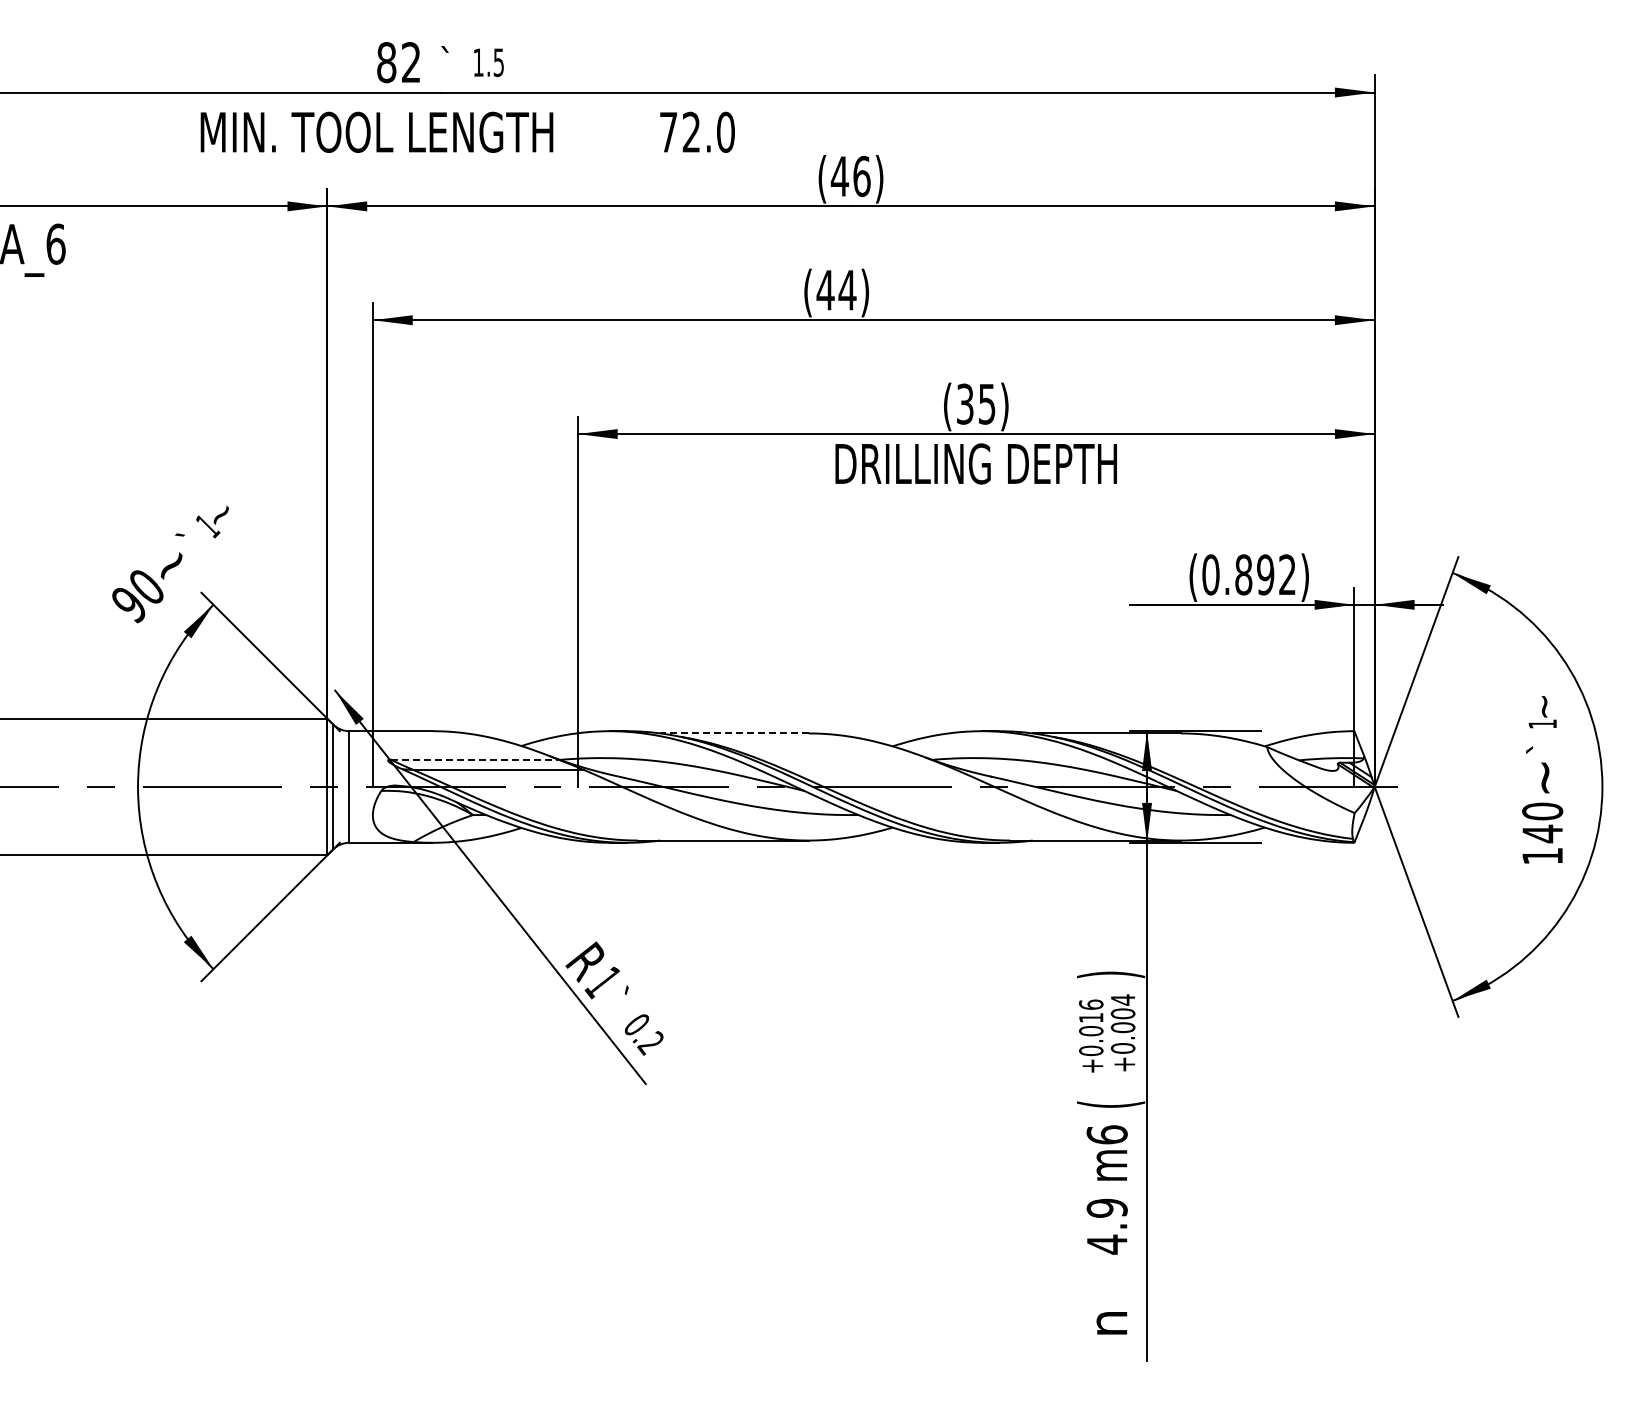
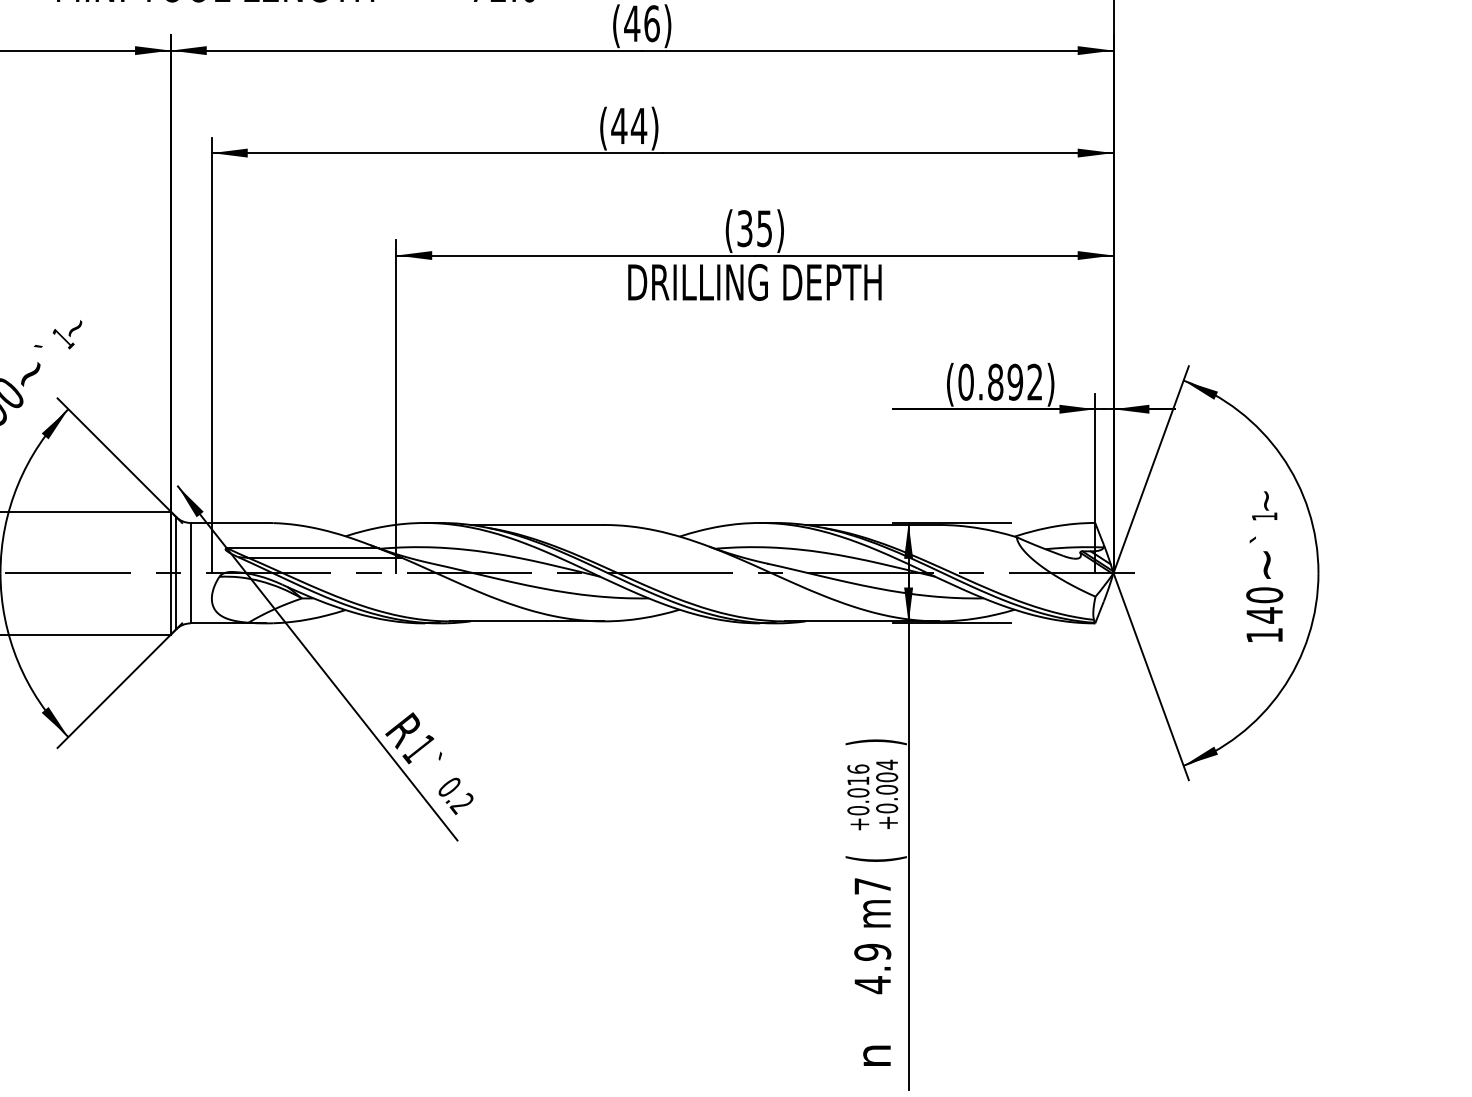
line: (734, 733) -> (537, 525), dashed -> solid
line: (474, 759) -> (303, 548), dashed -> solid
text: (1106, 1134) -> (872, 885), m6 -> m7

